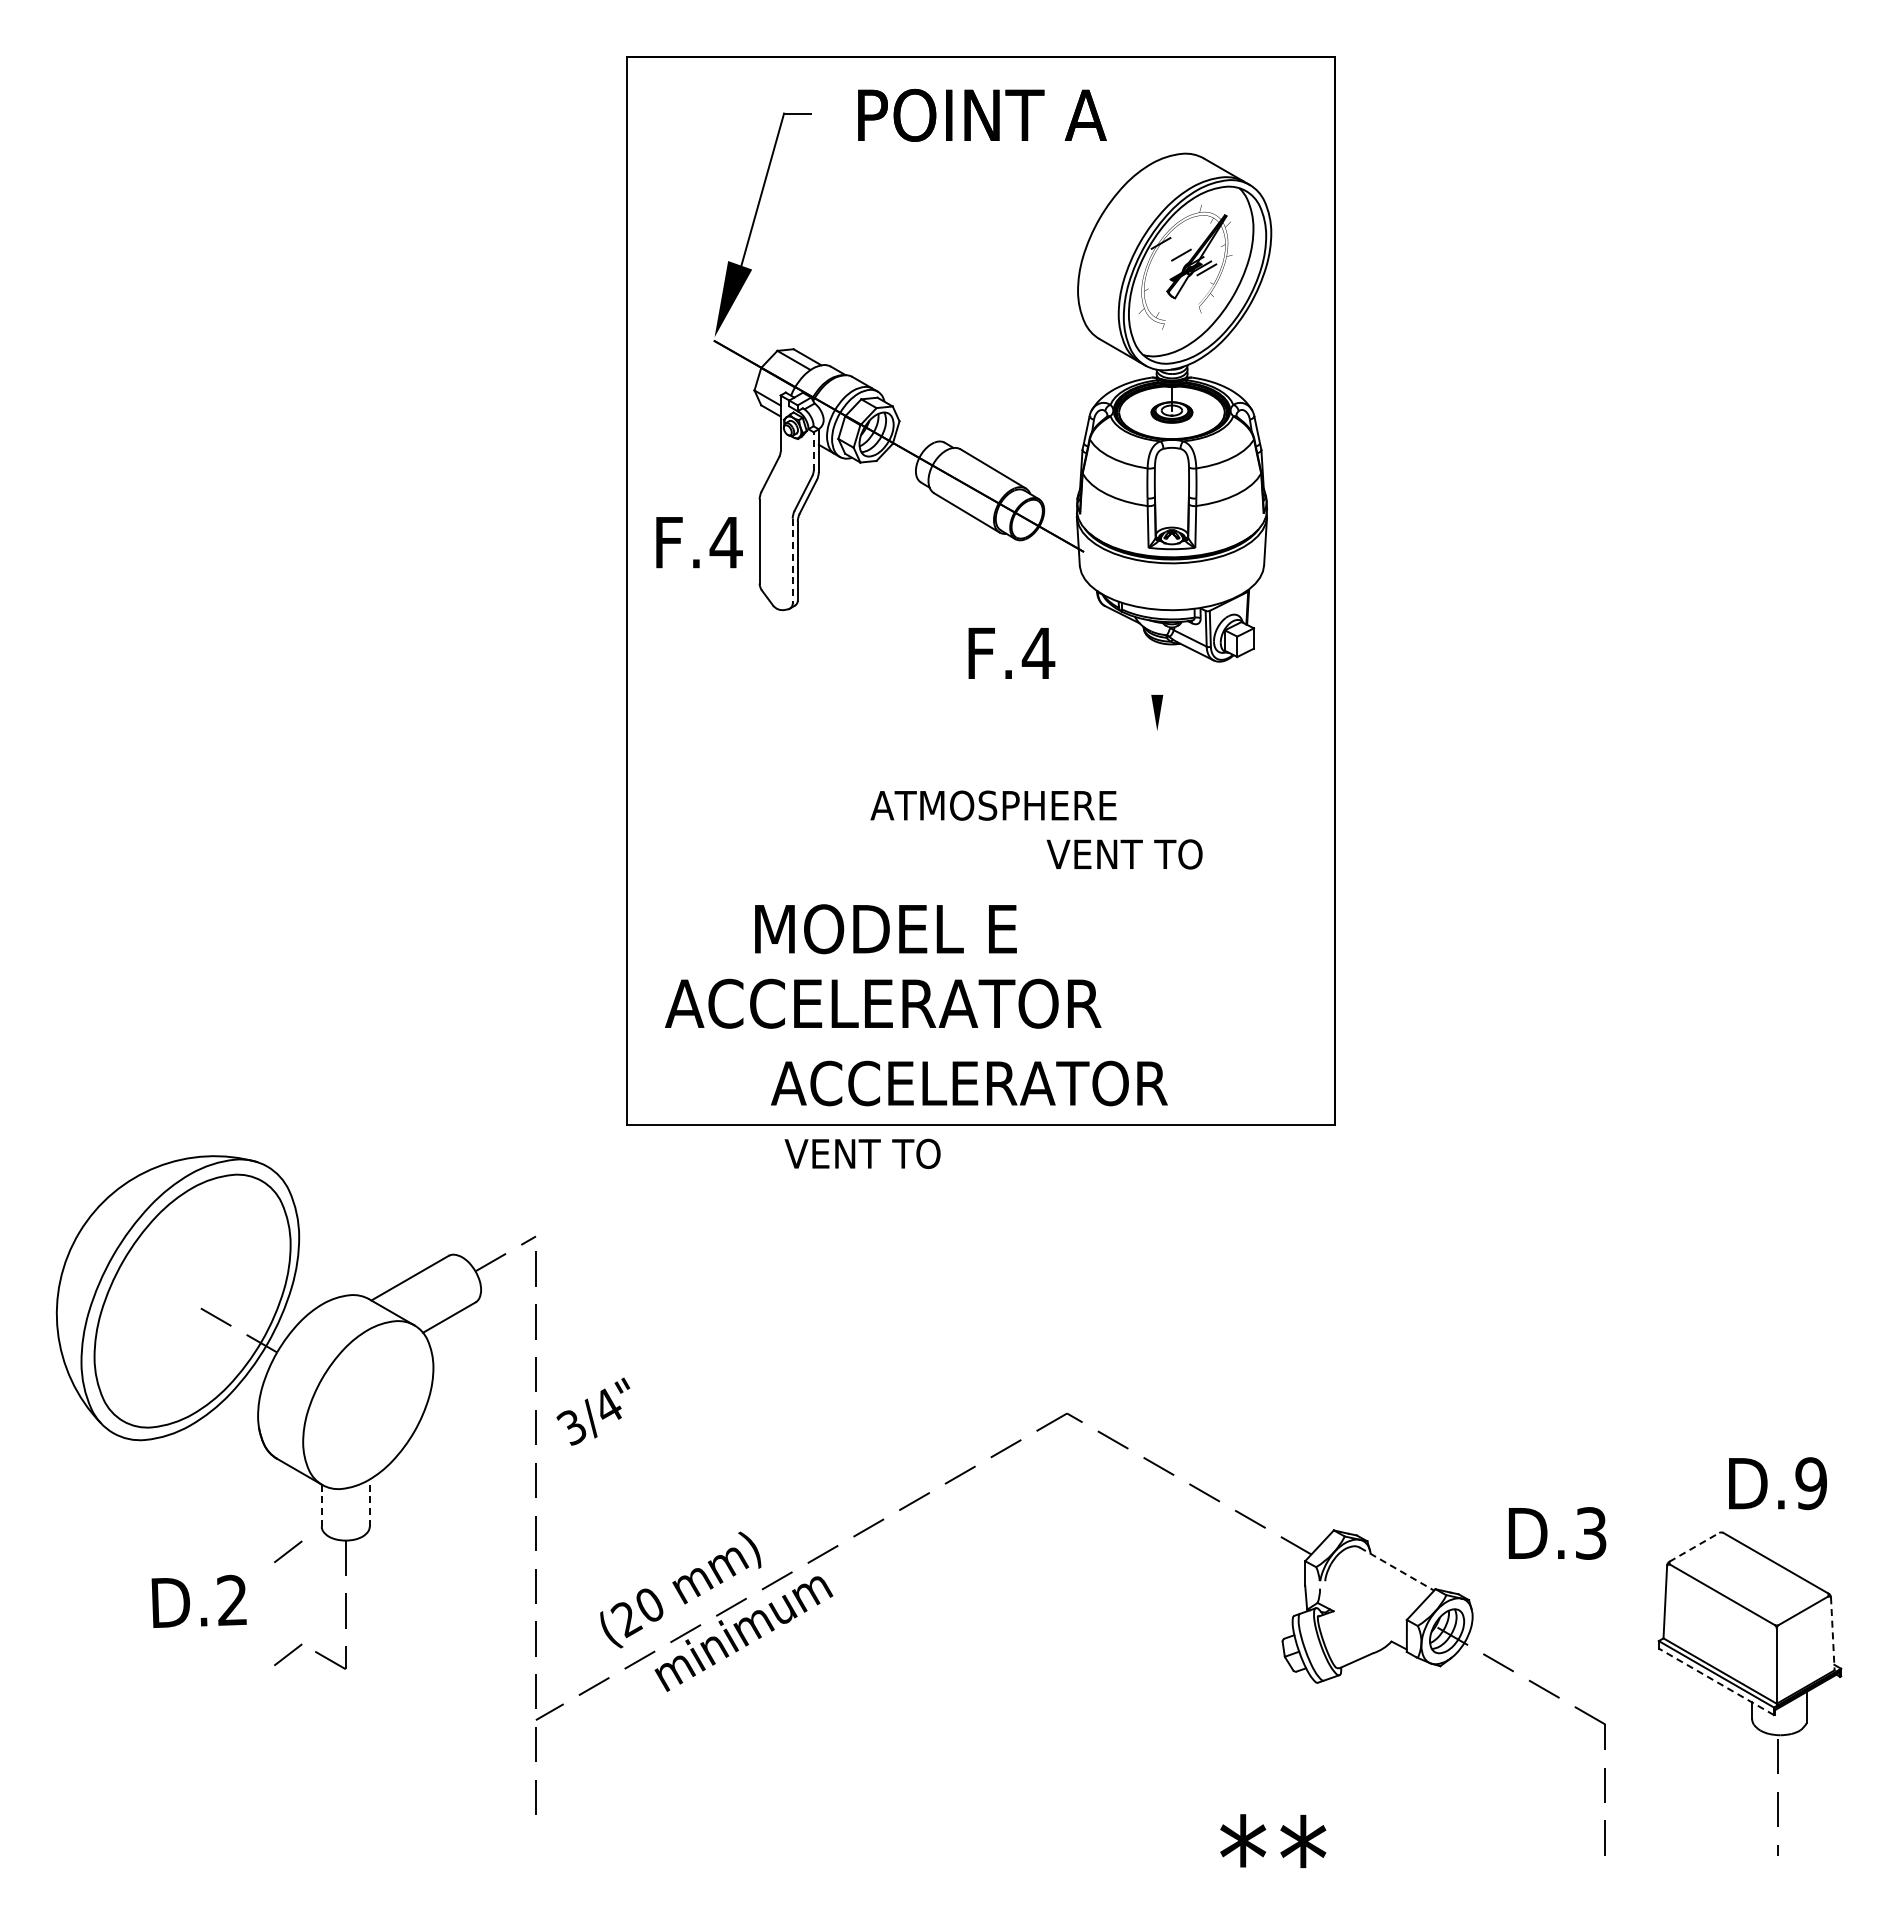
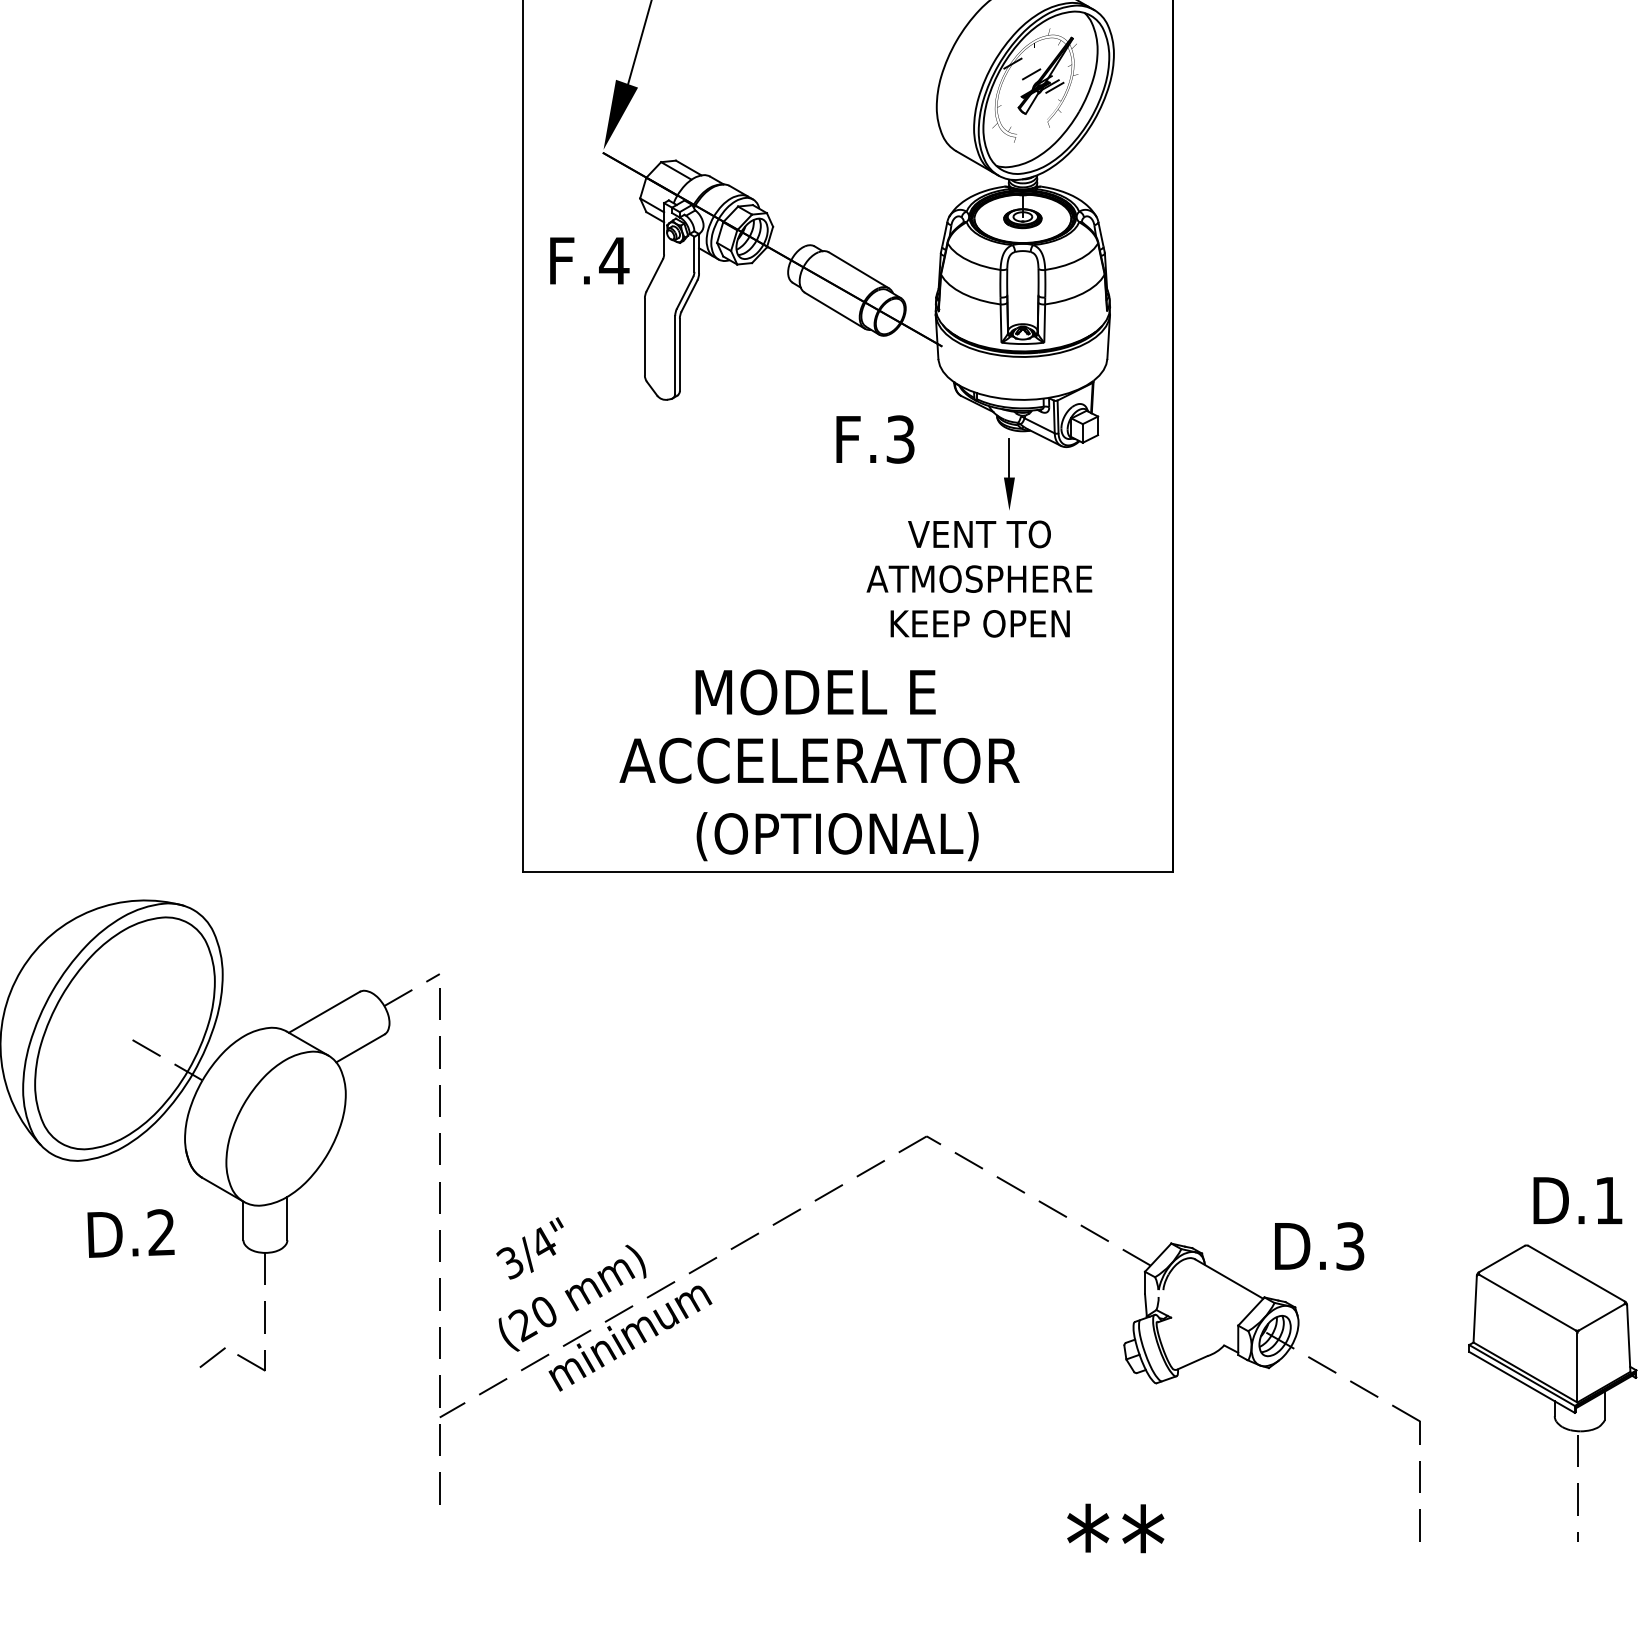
line: (813, 450) -> (694, 253), dashed -> solid
text: (699, 542) -> (589, 260), moved
line: (792, 561) -> (674, 355), dashed -> solid
text: (1038, 653) -> (900, 439), F.4 -> F.3
line: (1157, 673) -> (1009, 457), added
text: (993, 805) -> (979, 578), moved
text: (1125, 854) -> (980, 623), VENT TO -> KEEP OPEN
text: (885, 929) -> (815, 692), moved
text: (883, 1003) -> (819, 760), moved
text: (969, 1086) -> (837, 836), ACCELERATOR -> (OPTIONAL)
text: (862, 1153) -> (979, 534), moved
text: (593, 1411) -> (530, 1248), moved
text: (1810, 1483) -> (1608, 1200), D.9 -> D.1
line: (369, 1503) -> (287, 1218), dashed -> solid
line: (321, 1505) -> (243, 1220), dashed -> solid
text: (1557, 1533) -> (1319, 1246), moved
line: (1694, 1547) -> (1501, 1259), dashed -> solid
line: (288, 1551) -> (212, 1262), removed
line: (1397, 1569) -> (1229, 1279), dashed -> solid
text: (198, 1600) -> (130, 1232), moved
line: (1832, 1633) -> (1628, 1338), dashed -> solid
line: (1716, 1681) -> (1522, 1382), dashed -> solid

